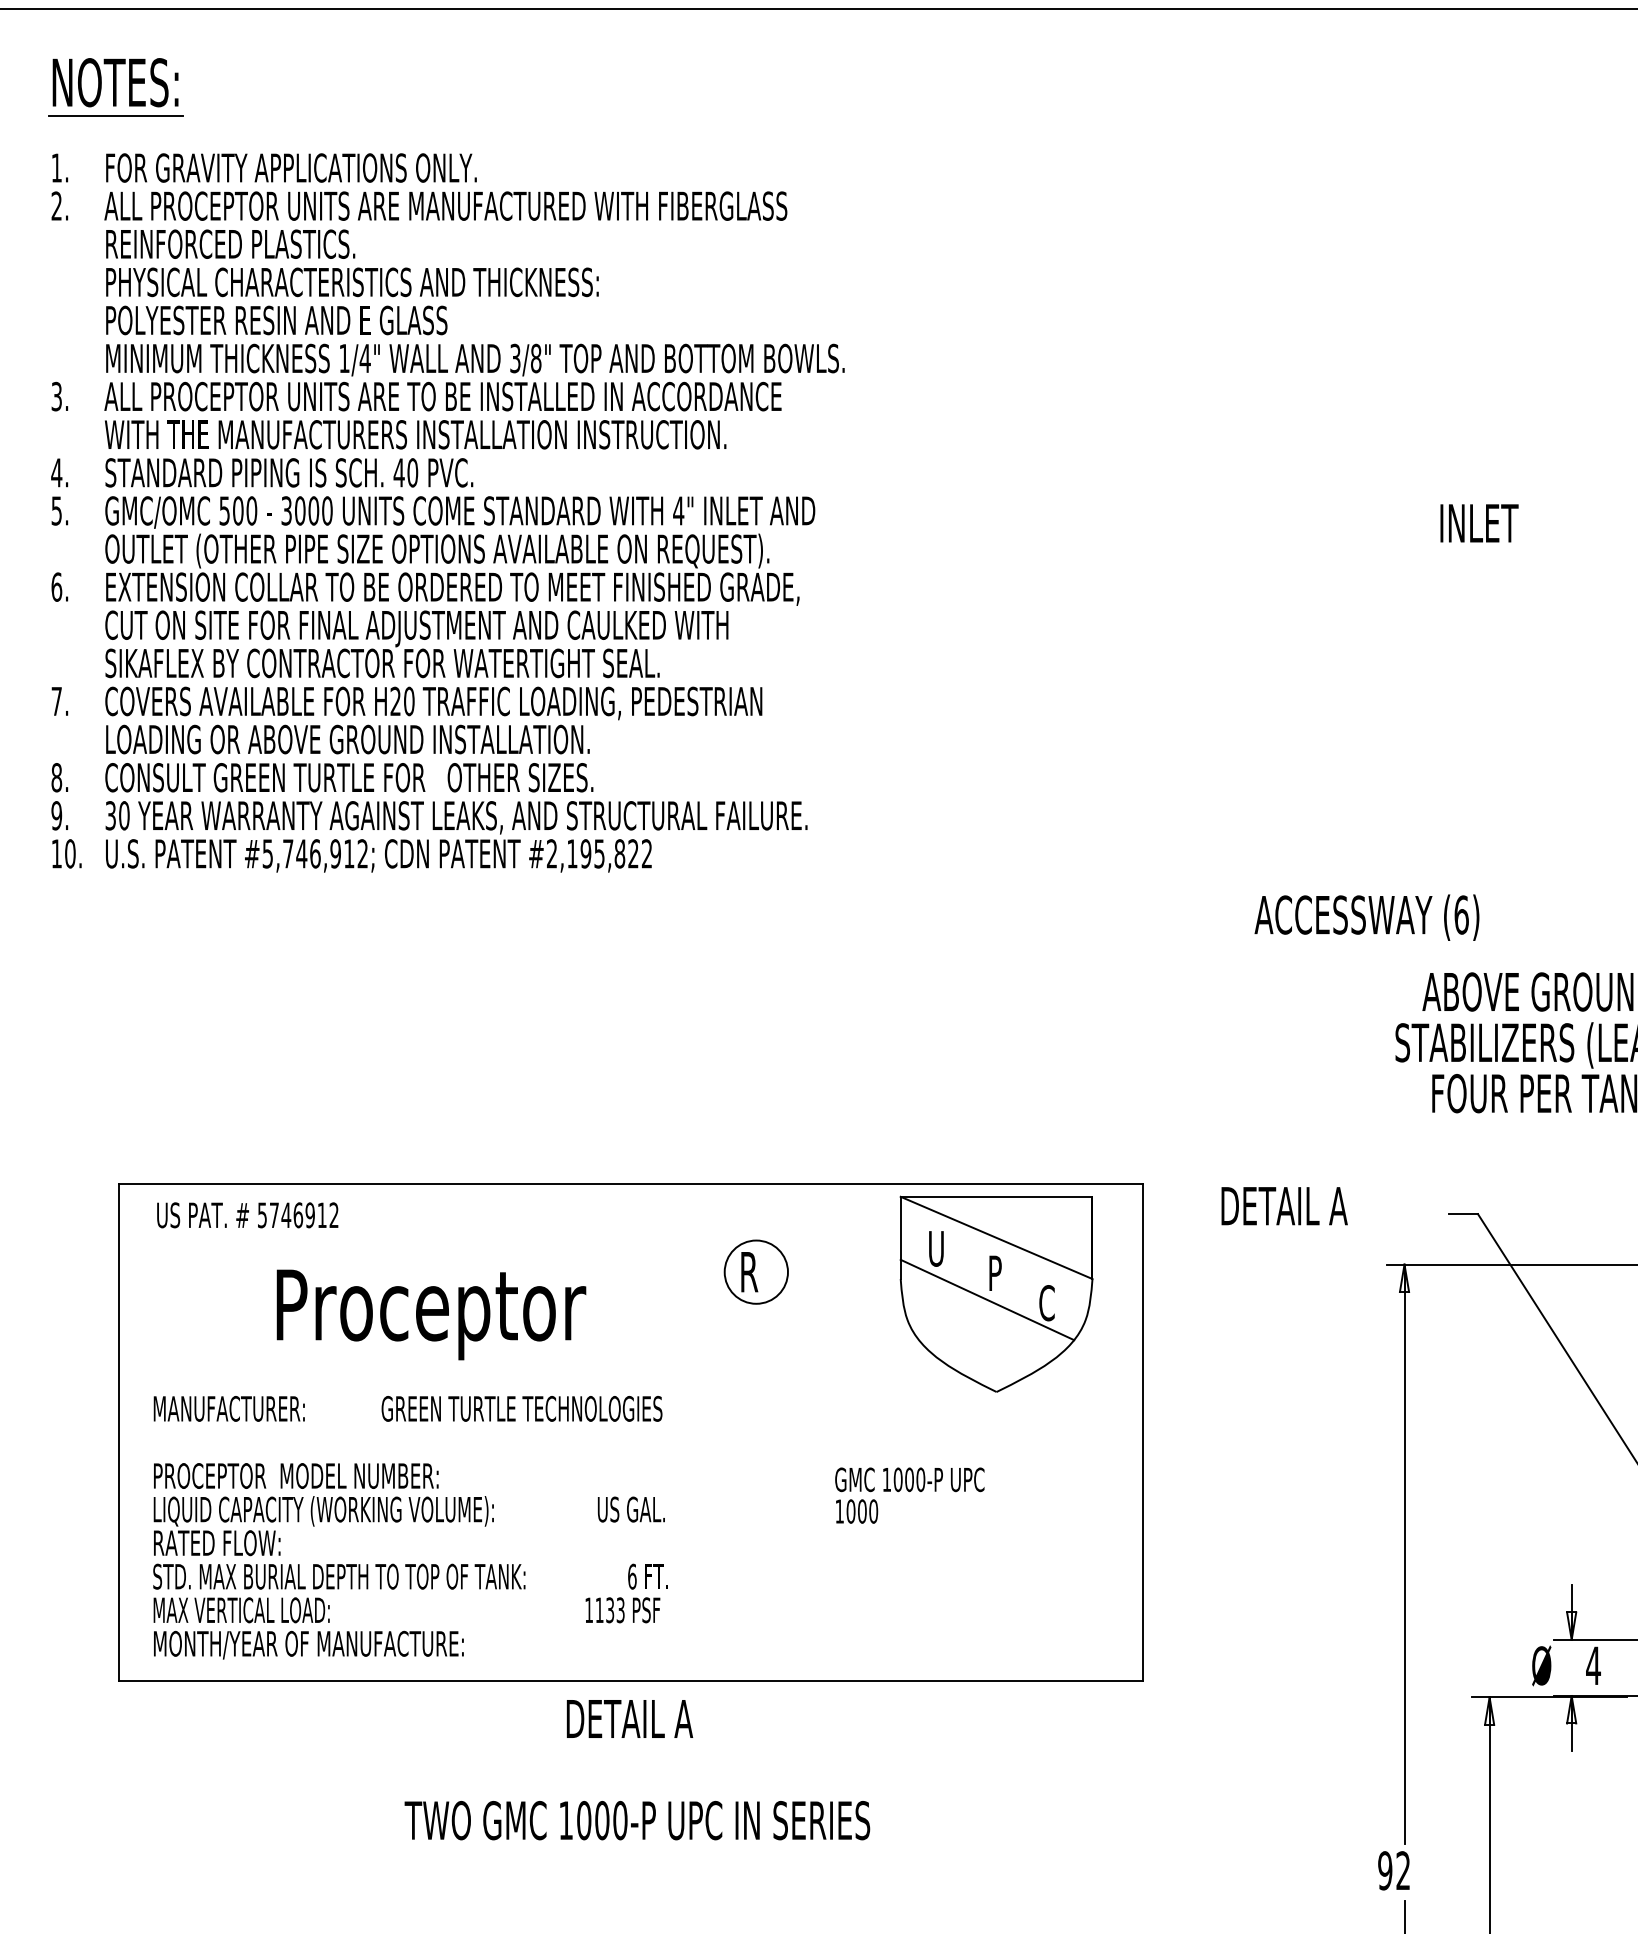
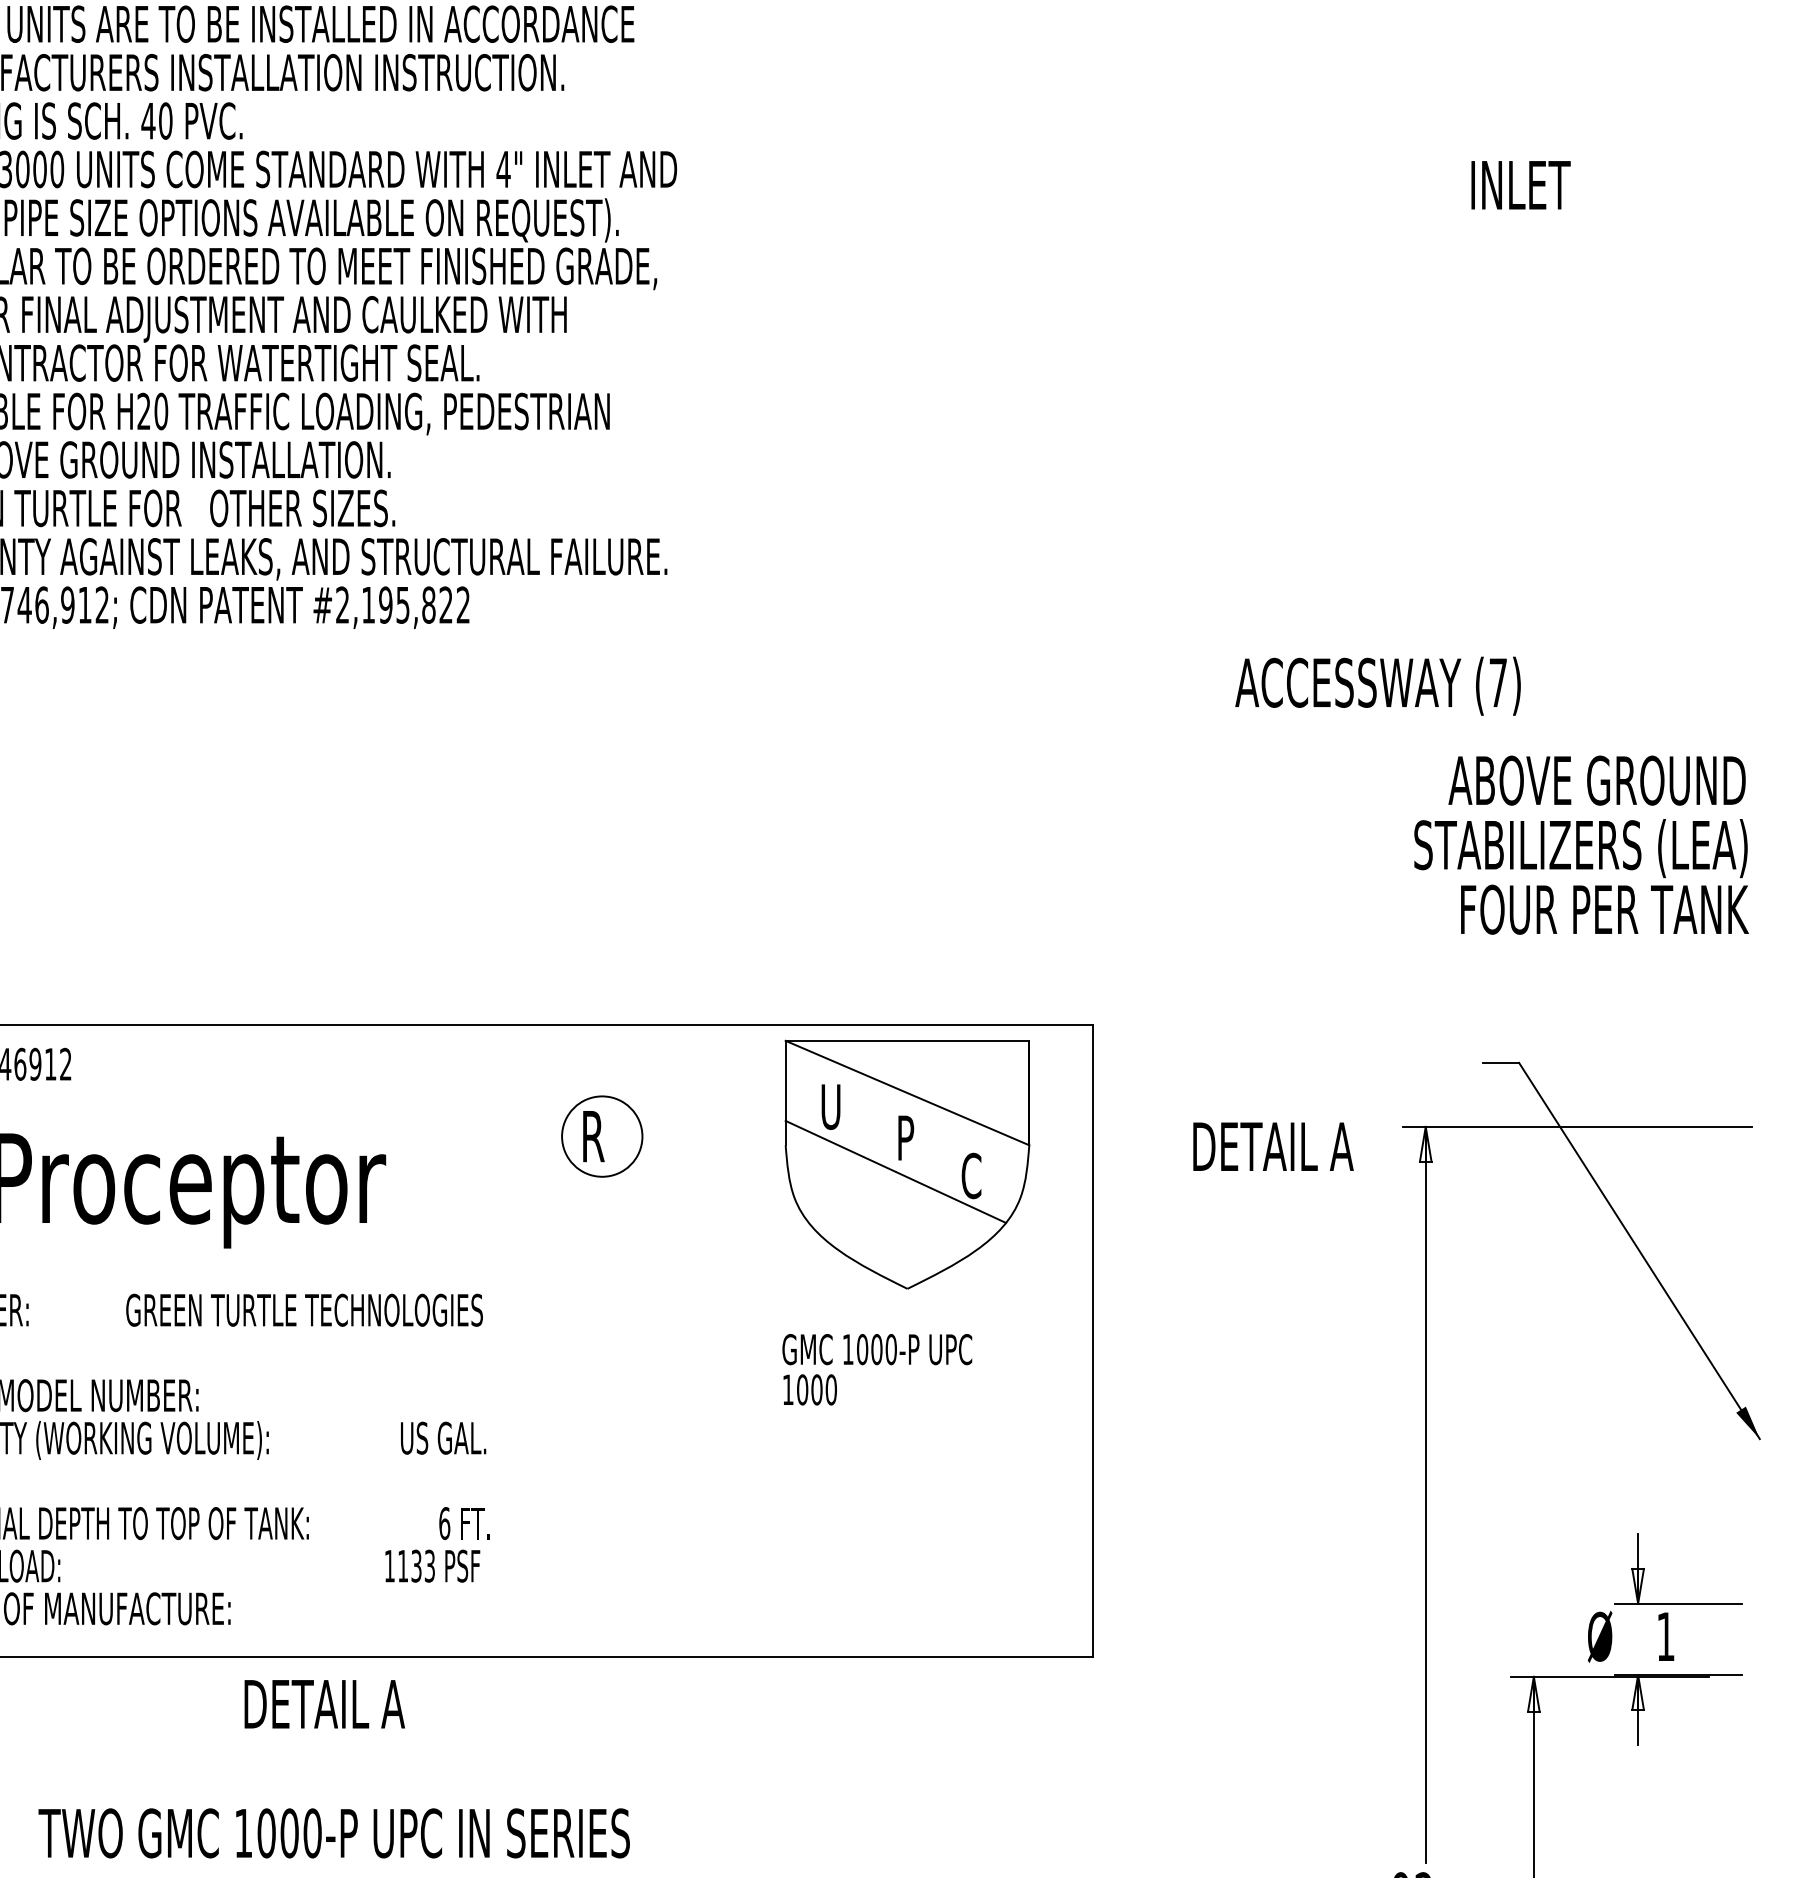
text: (1461, 914) -> (1498, 682), (6) -> (7)
text: (1284, 1206) -> (1273, 1147), moved
text: (909, 1495) -> (876, 1369), moved
text: (1593, 1665) -> (1665, 1636), 4 -> 1
text: (637, 1770) -> (334, 1769), moved

